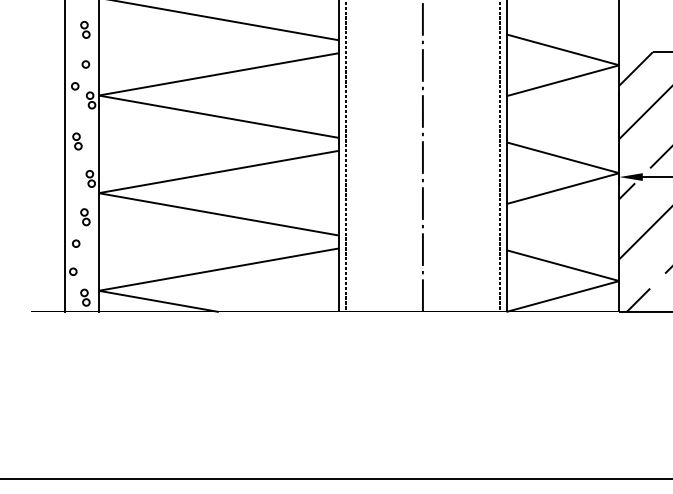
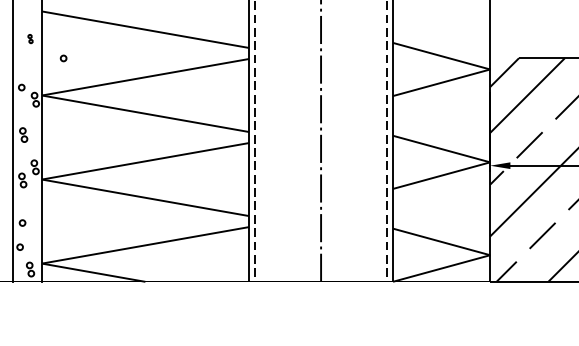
part: (85, 29) -> (30, 38), size x0.6
circle: (85, 64) -> (63, 58), moved
part: (85, 217) -> (22, 180), moved

